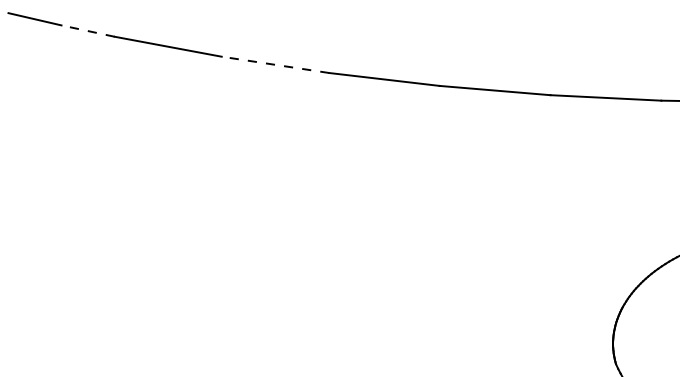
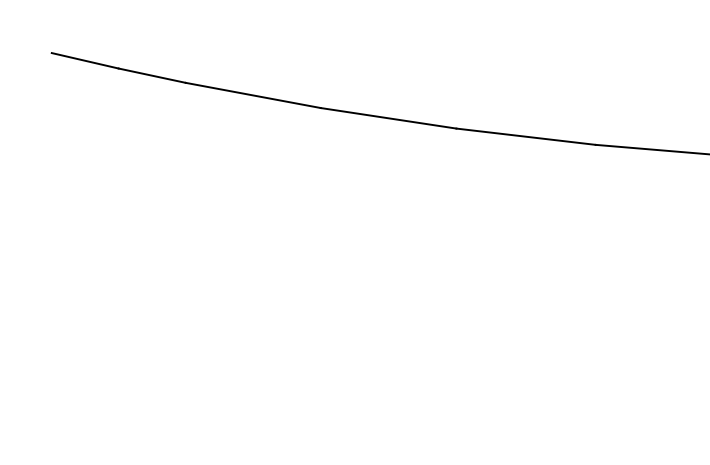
line: (87, 30) -> (151, 74), dashed -> solid
line: (275, 64) -> (388, 117), dashed -> solid

